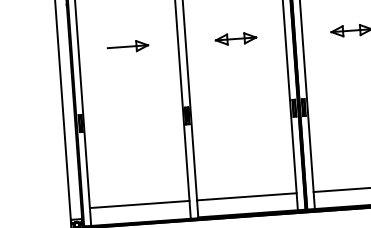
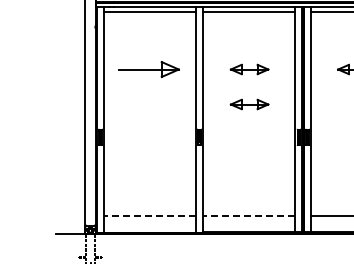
part: (128, 46) -> (149, 69), size x1.6
part: (238, 76) -> (249, 104), added
line: (246, 196) -> (248, 215), solid -> dashed
line: (139, 204) -> (149, 215), solid -> dashed

